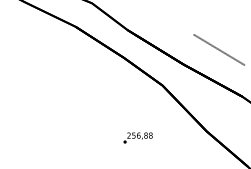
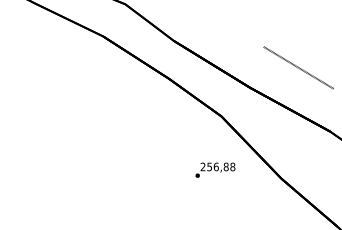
text: (137, 137) -> (214, 169), moved

